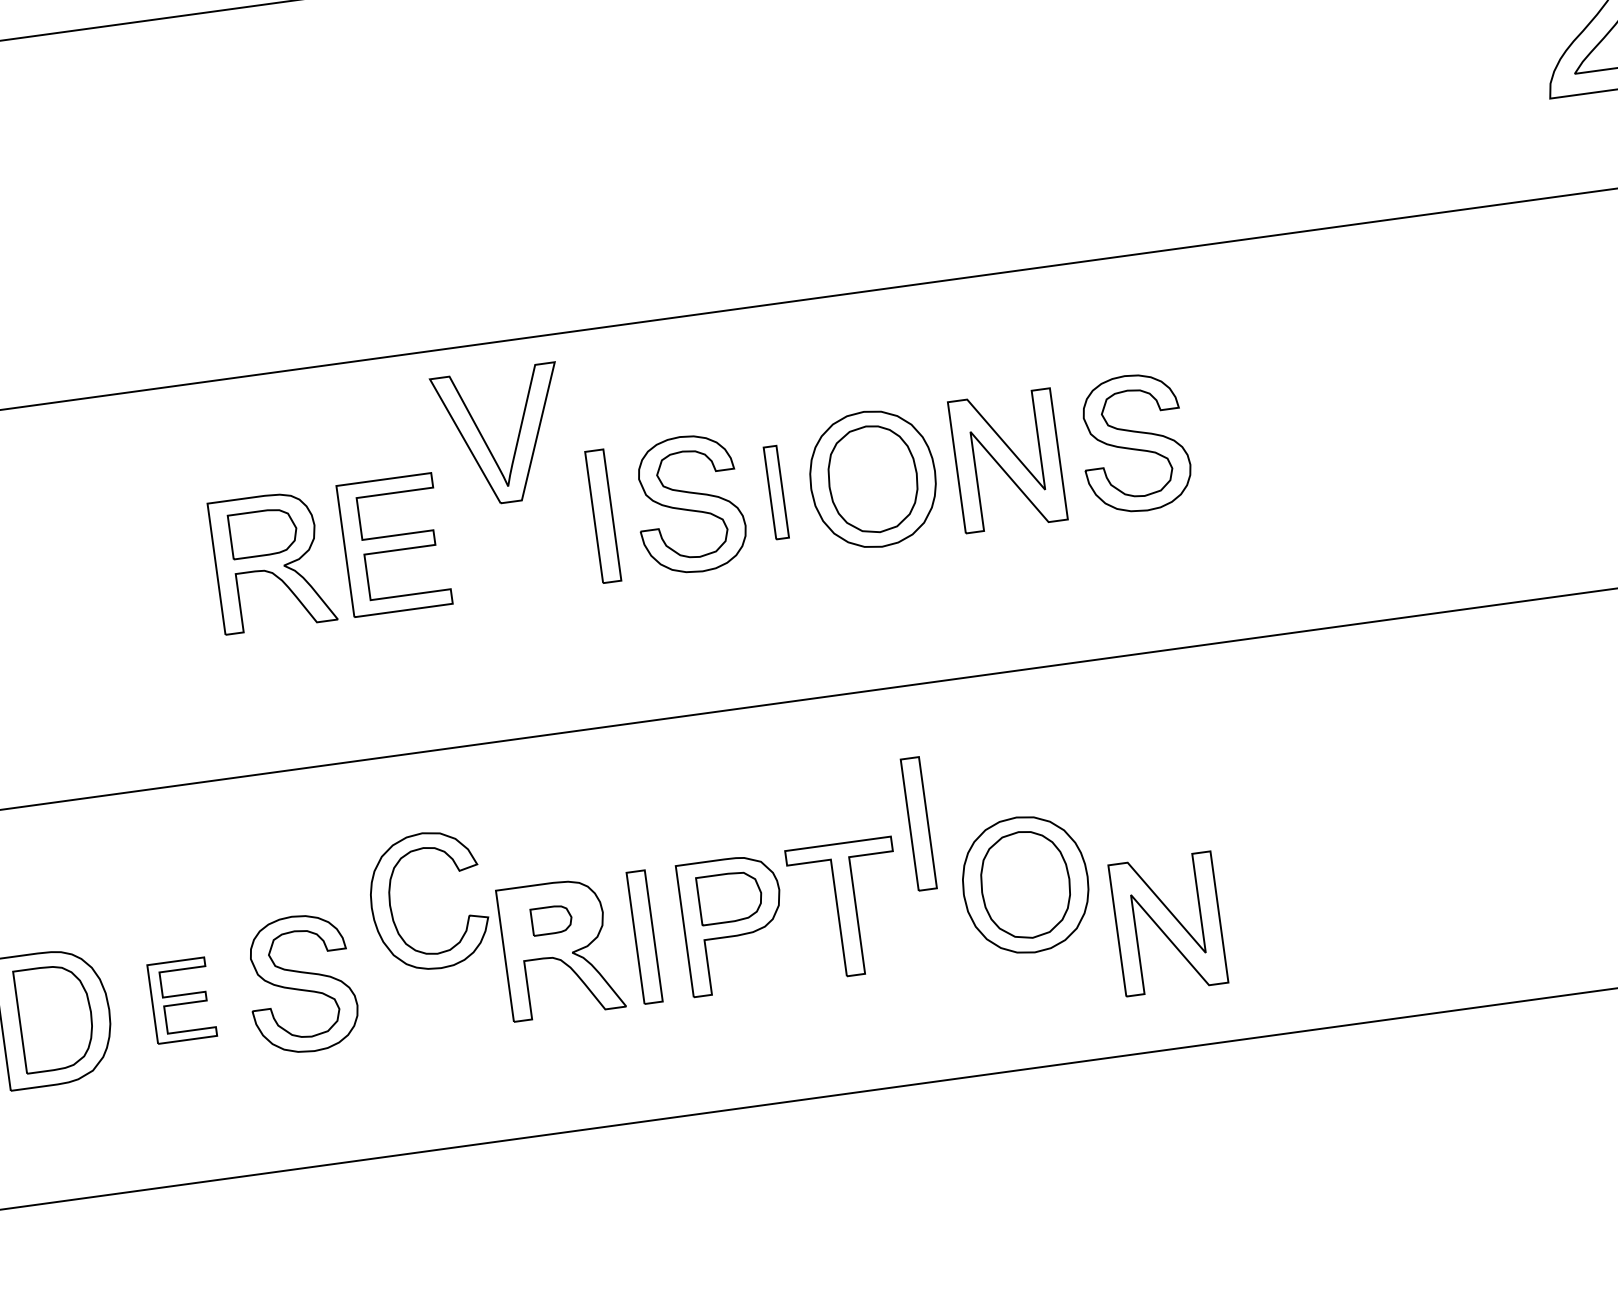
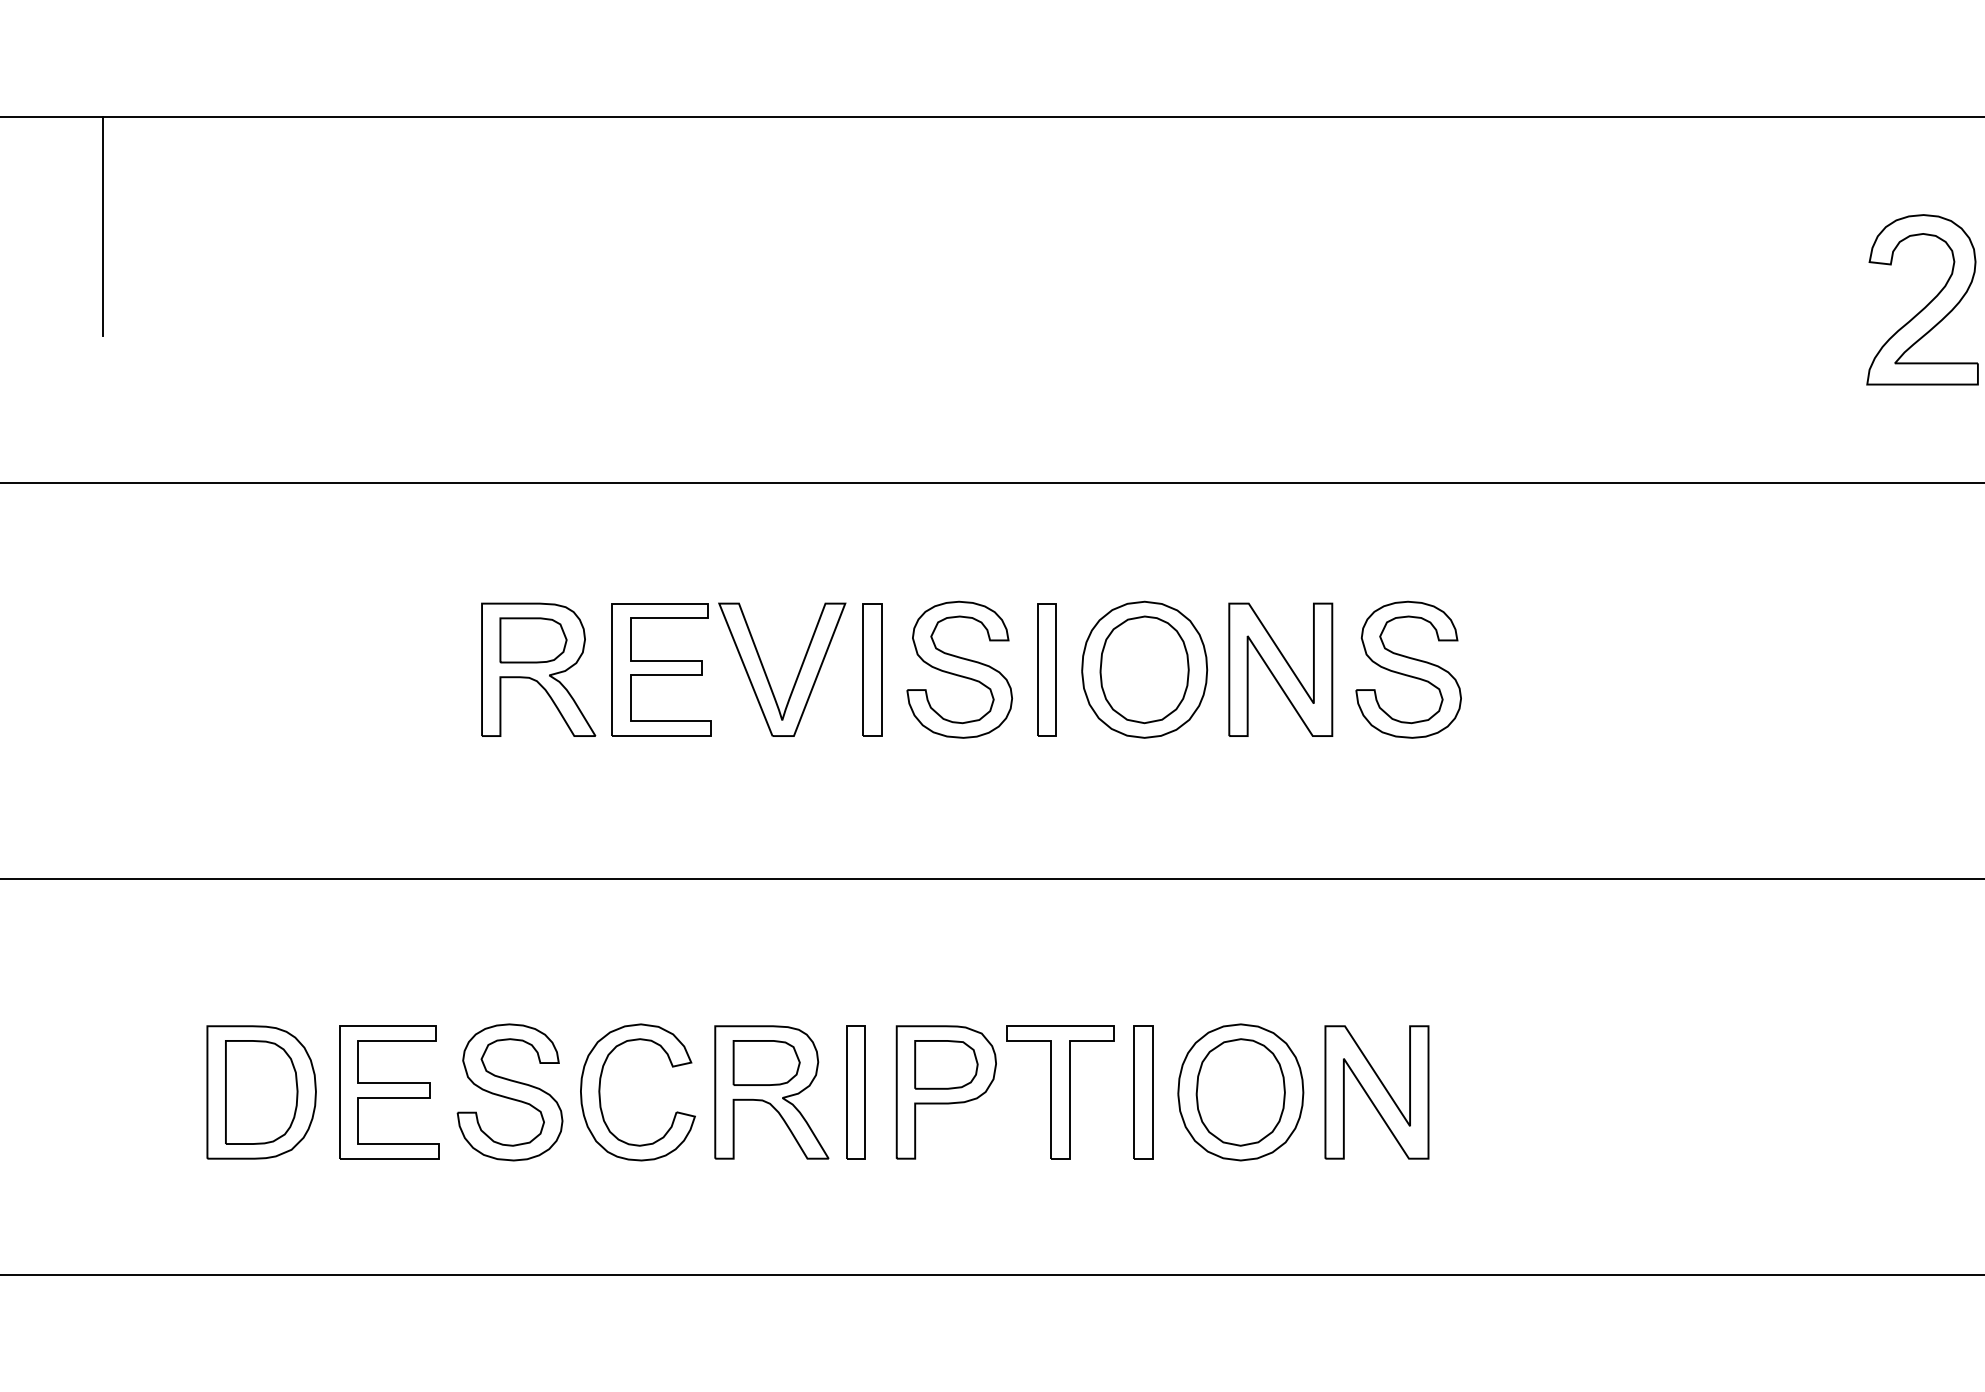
part: (517, 438) -> (797, 674), moved
part: (775, 492) -> (1046, 669), size x1.43
part: (919, 823) -> (1143, 1092), moved
part: (391, 906) -> (600, 1092), moved
part: (551, 919) -> (766, 1062), size x1.67
part: (1167, 924) -> (1376, 1092), moved
part: (182, 1000) -> (389, 1092), size x1.67

